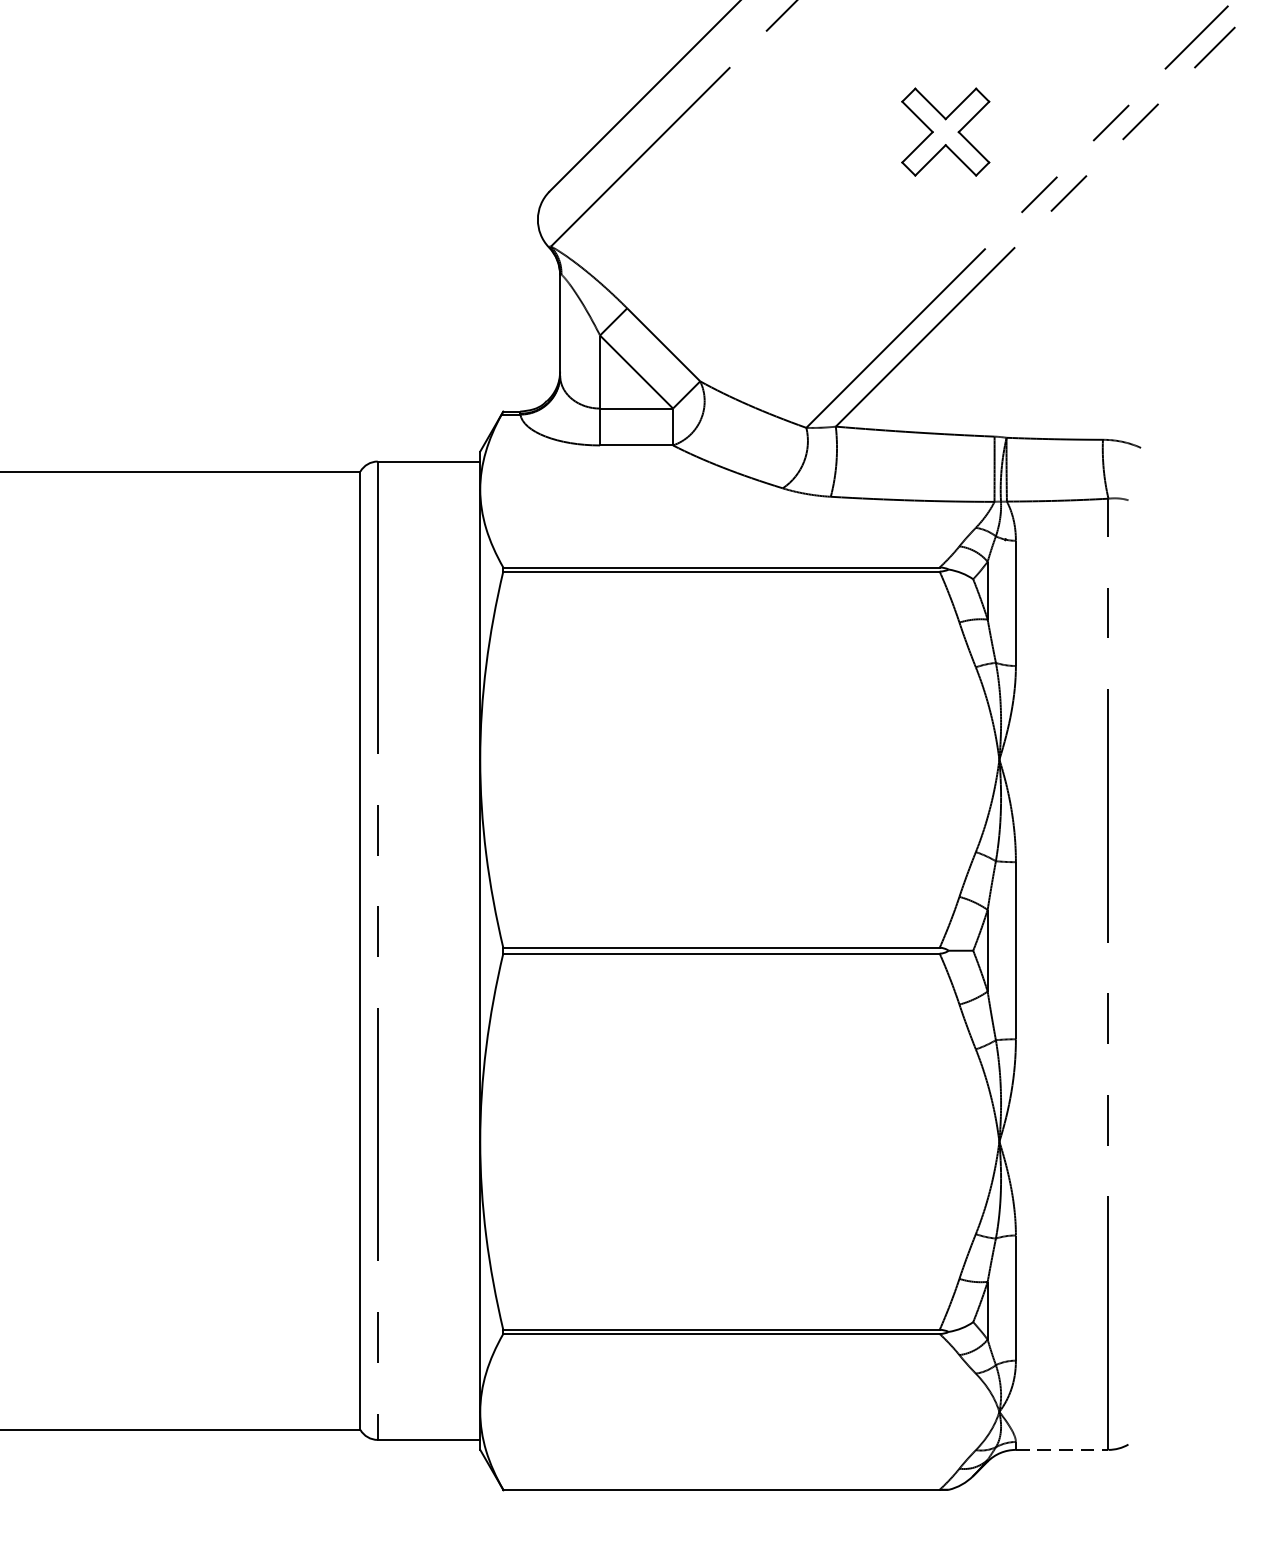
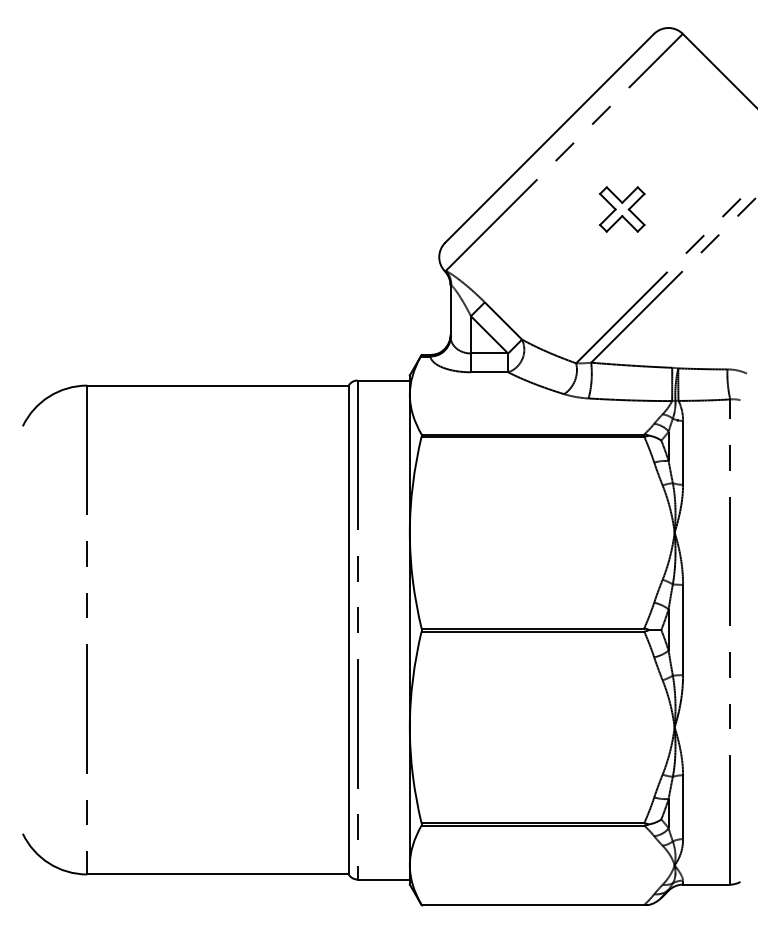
part: (946, 132) -> (622, 209), moved
line: (1061, 1449) -> (706, 884), dashed -> solid

